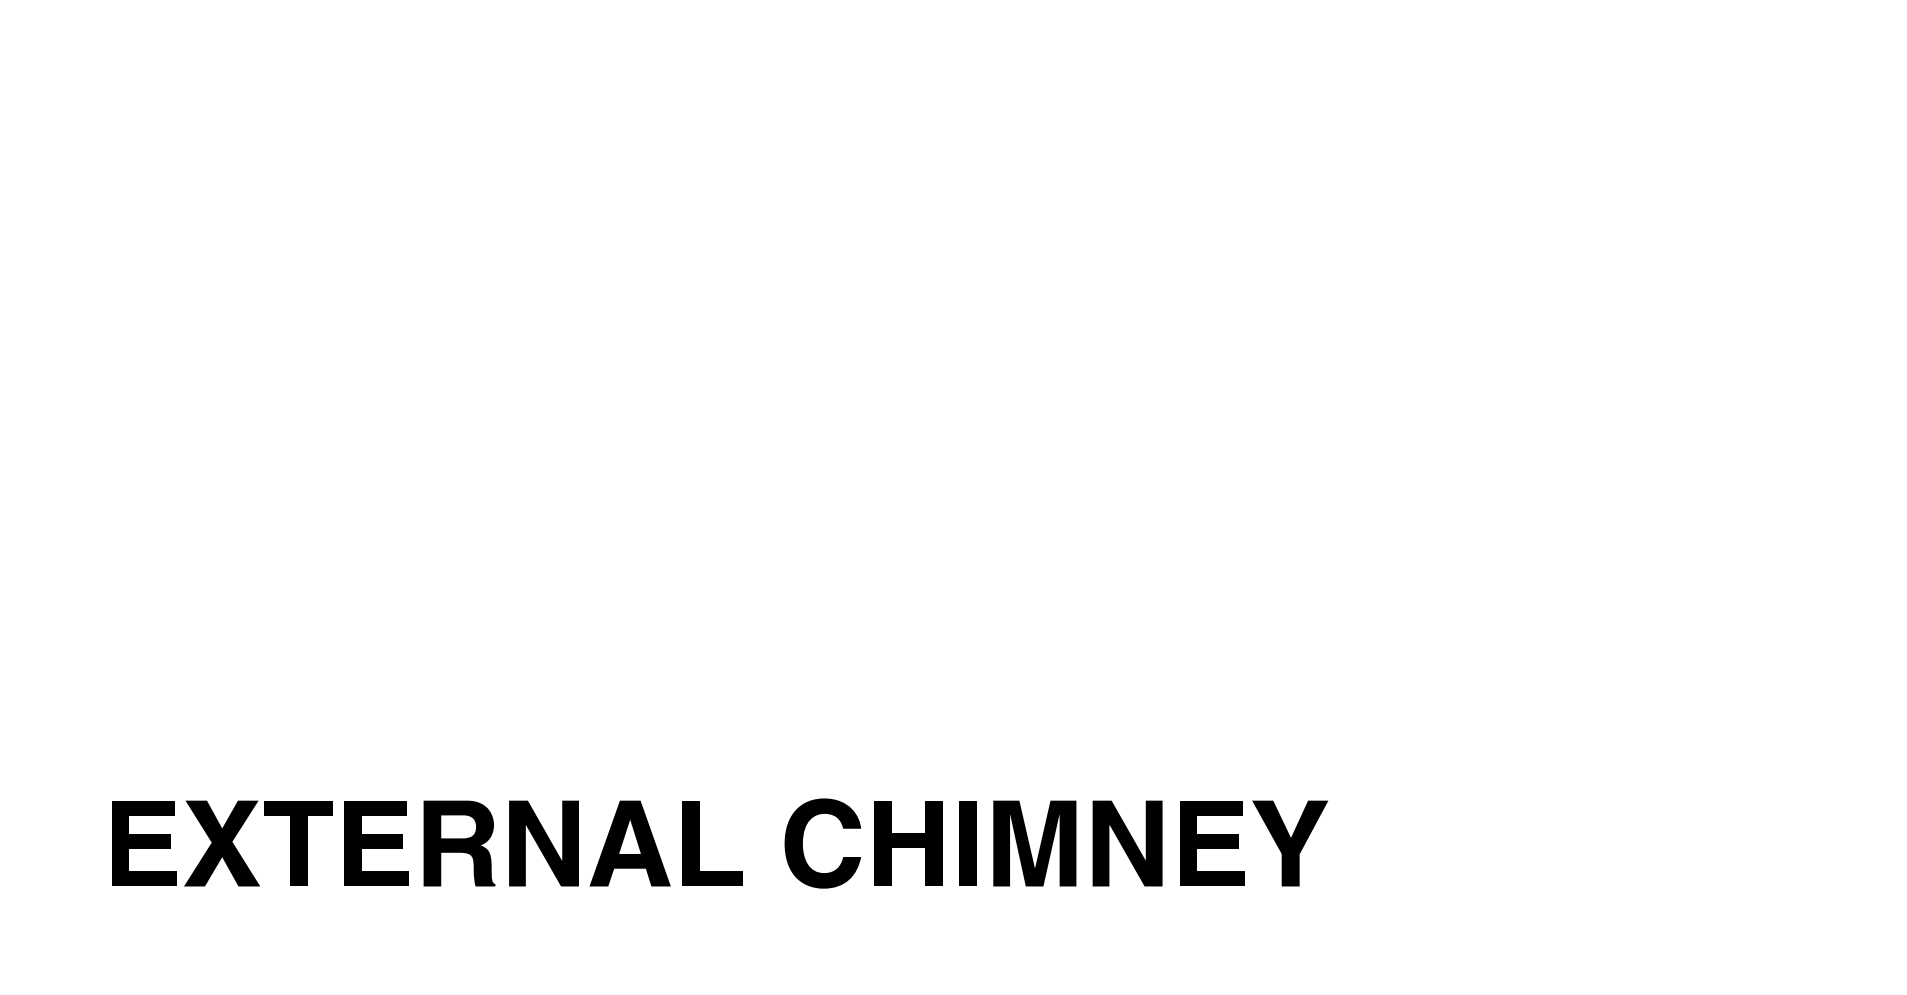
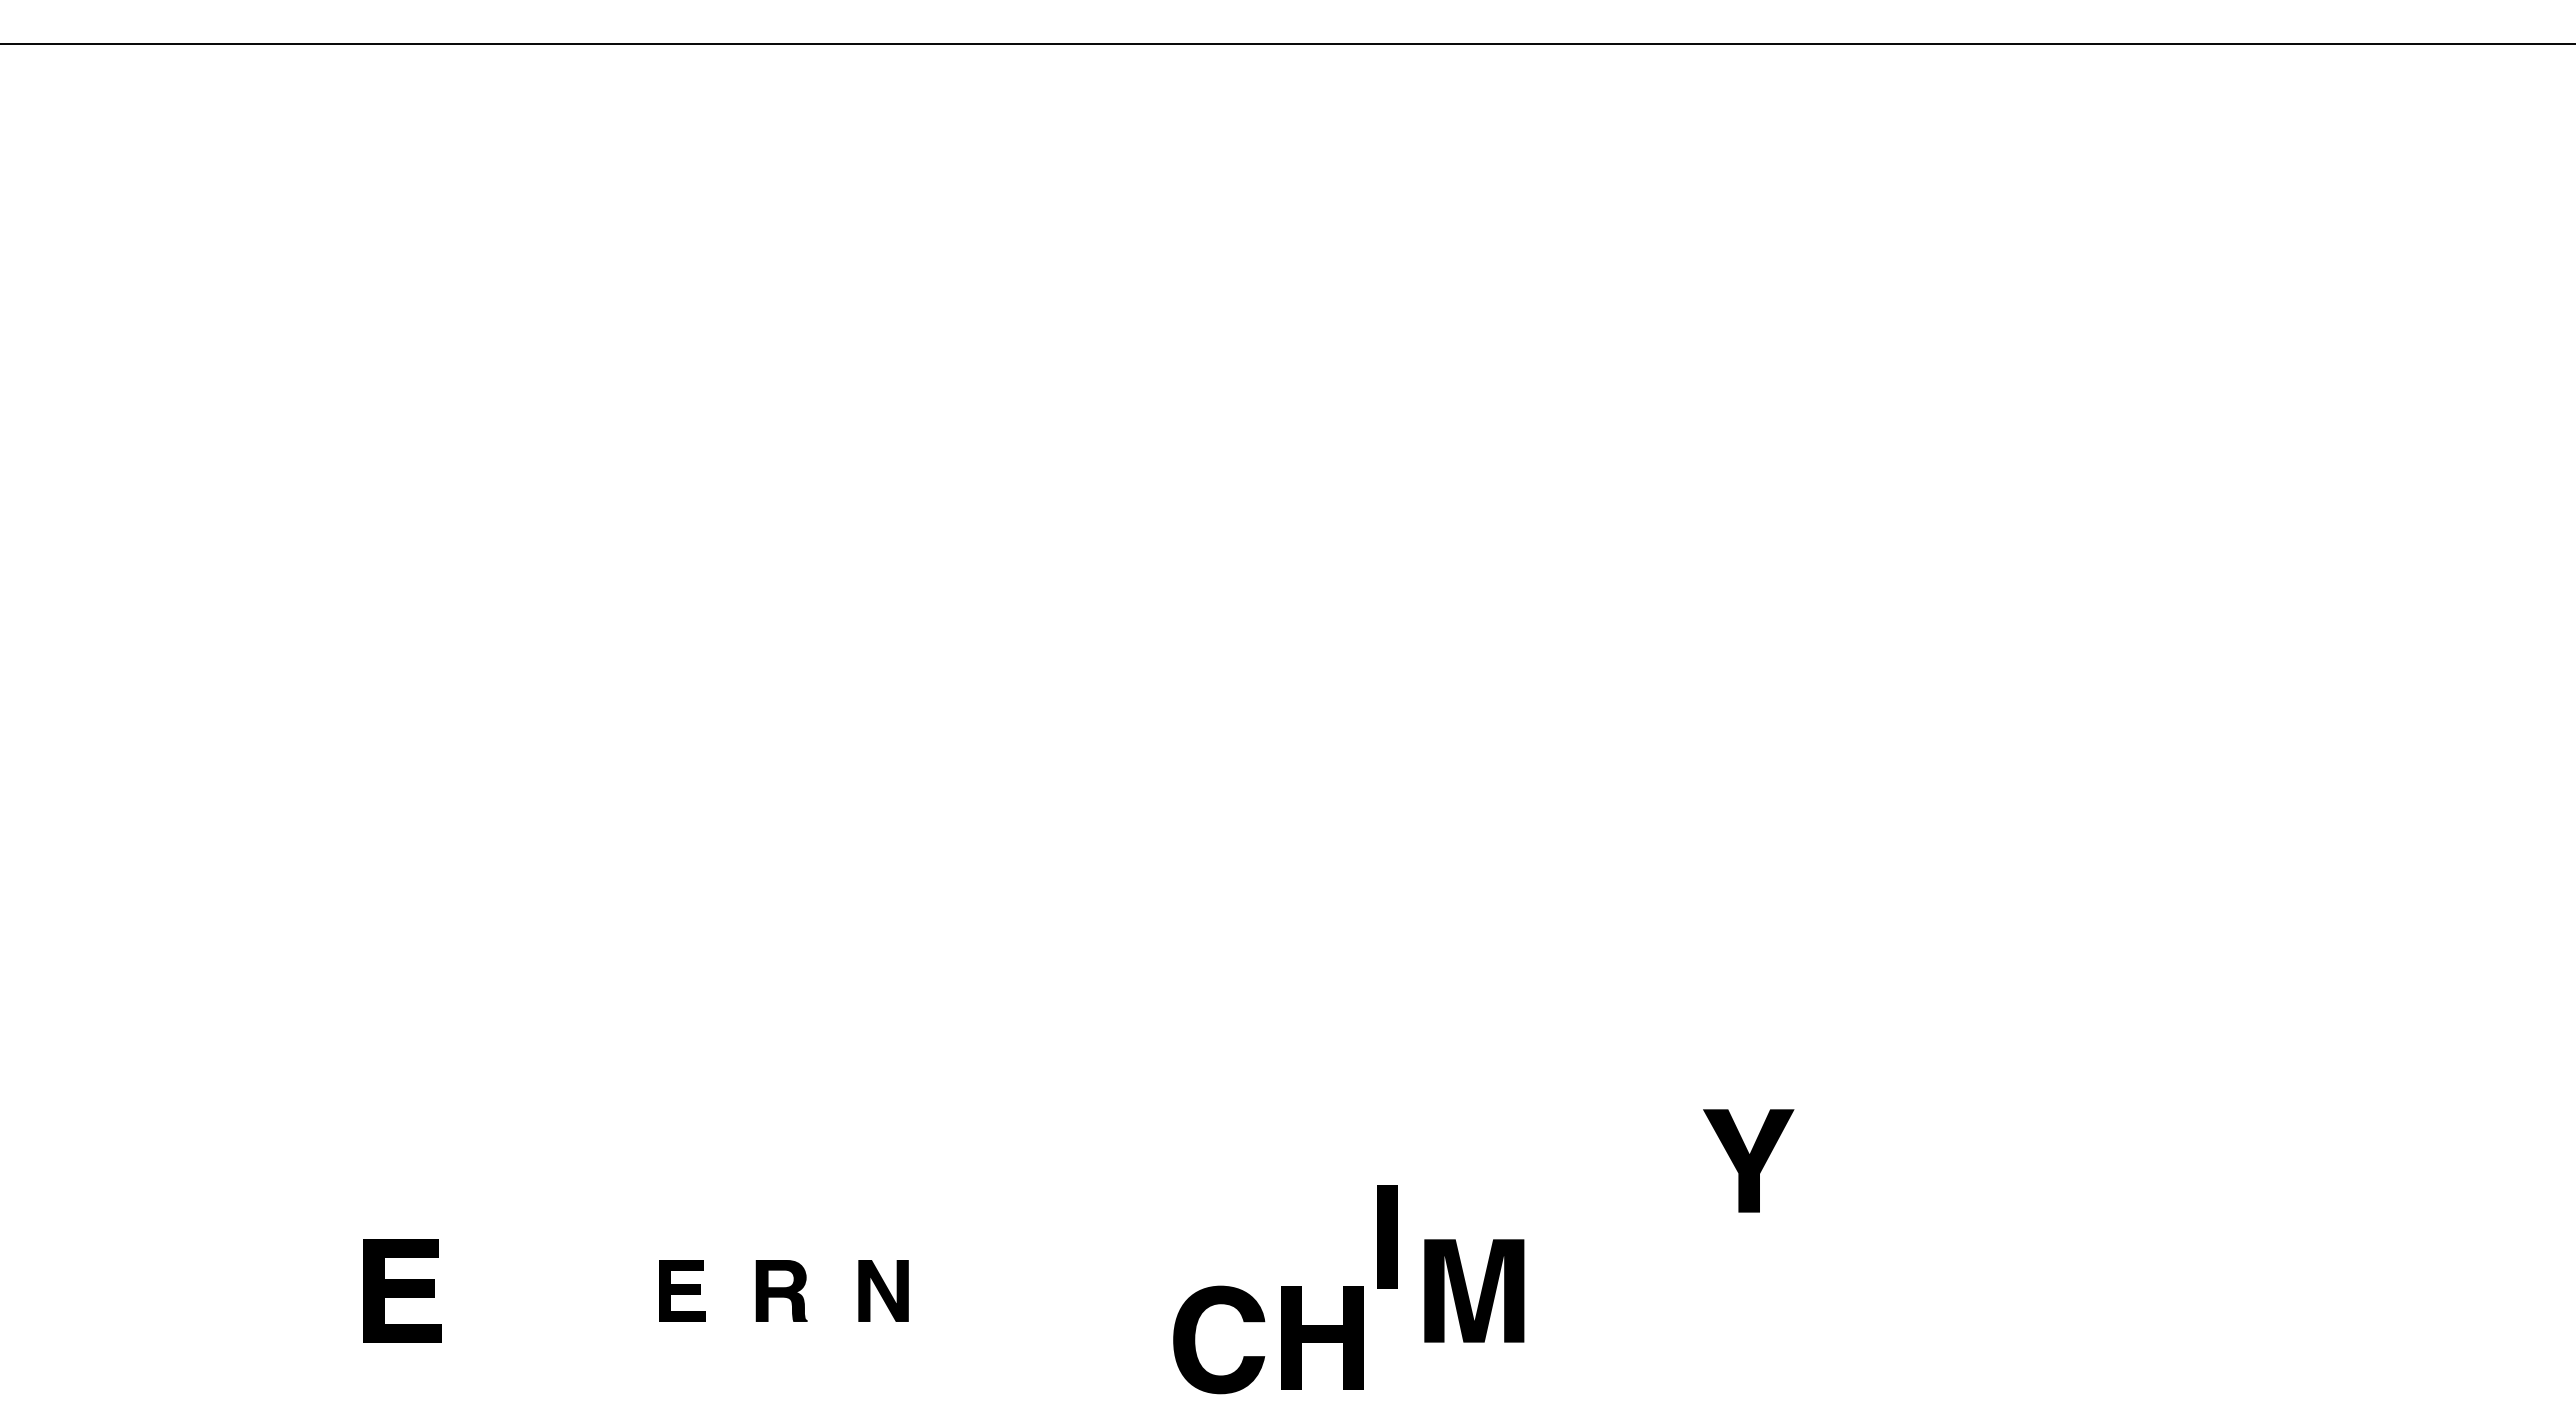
fill: (222, 843) -> (496, 1290), removed
fill: (298, 843) -> (588, 1290), removed
part: (376, 843) -> (681, 1290), size x0.6
part: (459, 843) -> (781, 1290), size x0.6
part: (543, 843) -> (883, 1290), size x0.6
part: (630, 843) -> (987, 1290), removed
fill: (712, 843) -> (1086, 1290), removed
part: (803, 843) -> (1195, 1339), moved
part: (908, 843) -> (1322, 1337), moved
part: (968, 843) -> (1387, 1236), moved
fill: (1127, 843) -> (1585, 1290), removed
fill: (1211, 843) -> (1687, 1290), removed
part: (1290, 843) -> (1748, 1160), moved

